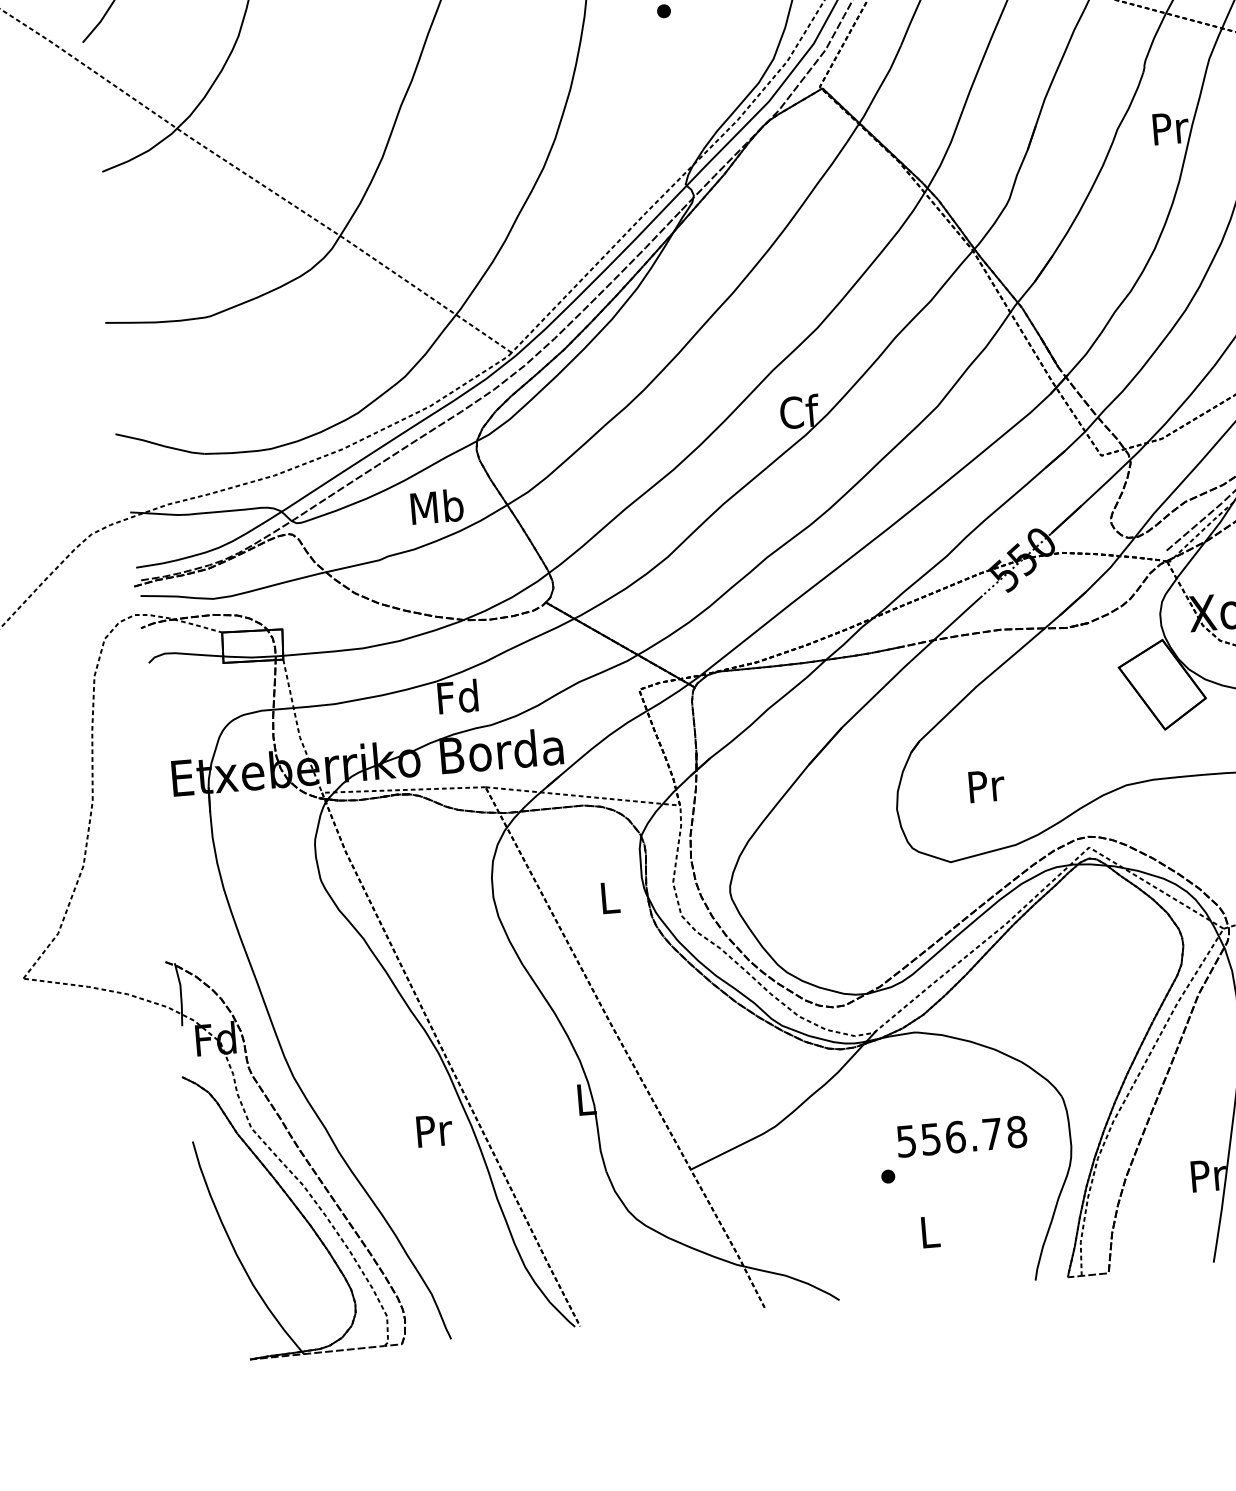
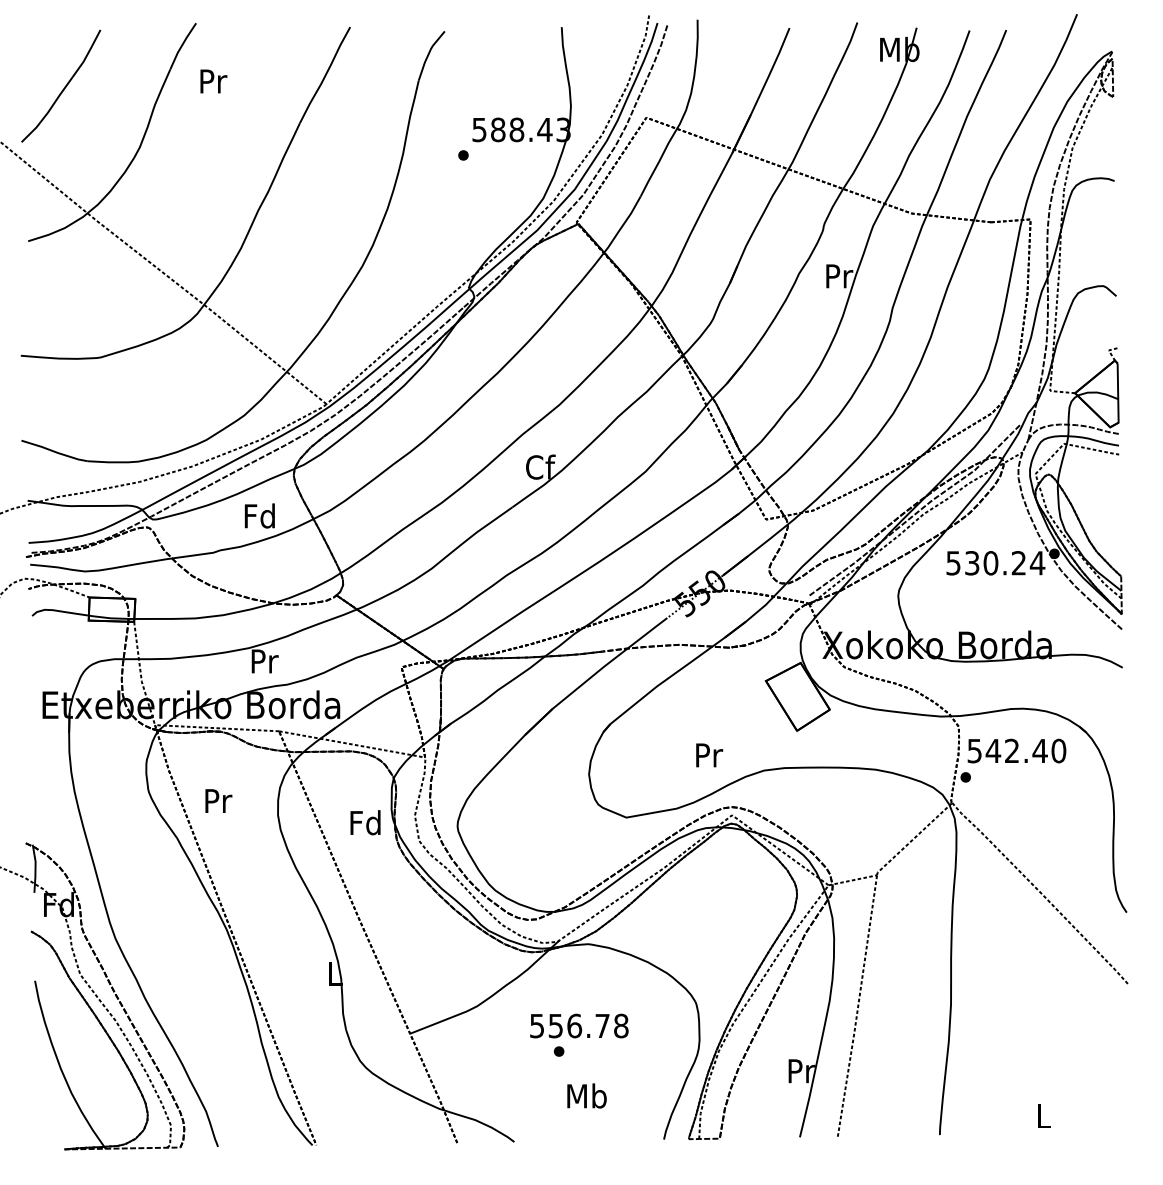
text: (437, 506) -> (260, 515), Mb -> Fd
text: (457, 696) -> (263, 660), Fd -> Pr
text: (986, 786) -> (709, 755), moved
text: (608, 897) -> (365, 822), L -> Fd
text: (434, 1130) -> (218, 800), moved
text: (962, 1135) -> (579, 1025), moved
text: (929, 1231) -> (586, 1095), L -> Mb

